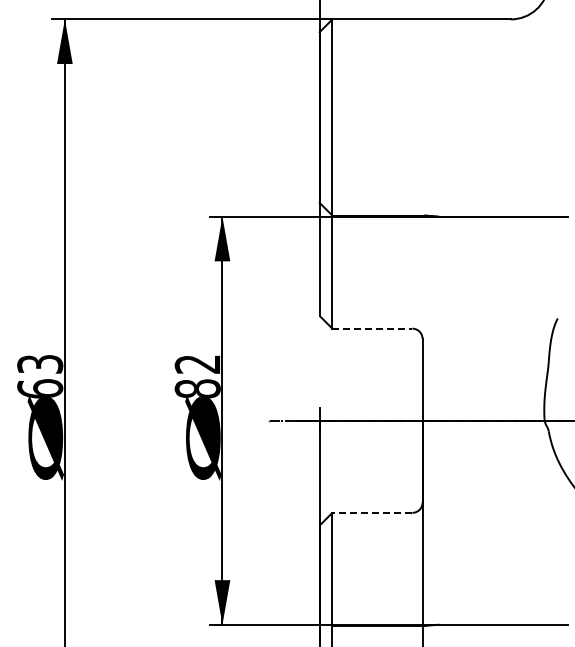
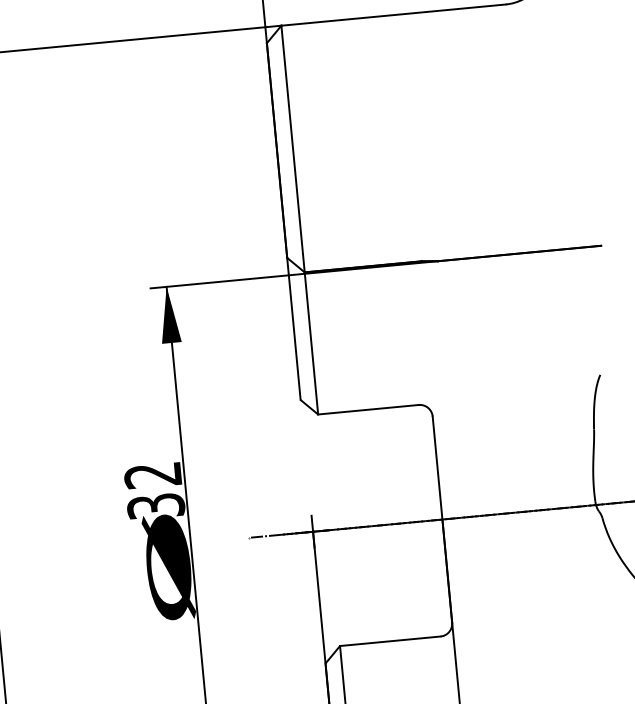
line: (372, 328) -> (368, 409), dashed -> solid
text: (197, 388) -> (155, 505), 82 -> 32
line: (372, 512) -> (390, 640), dashed -> solid

